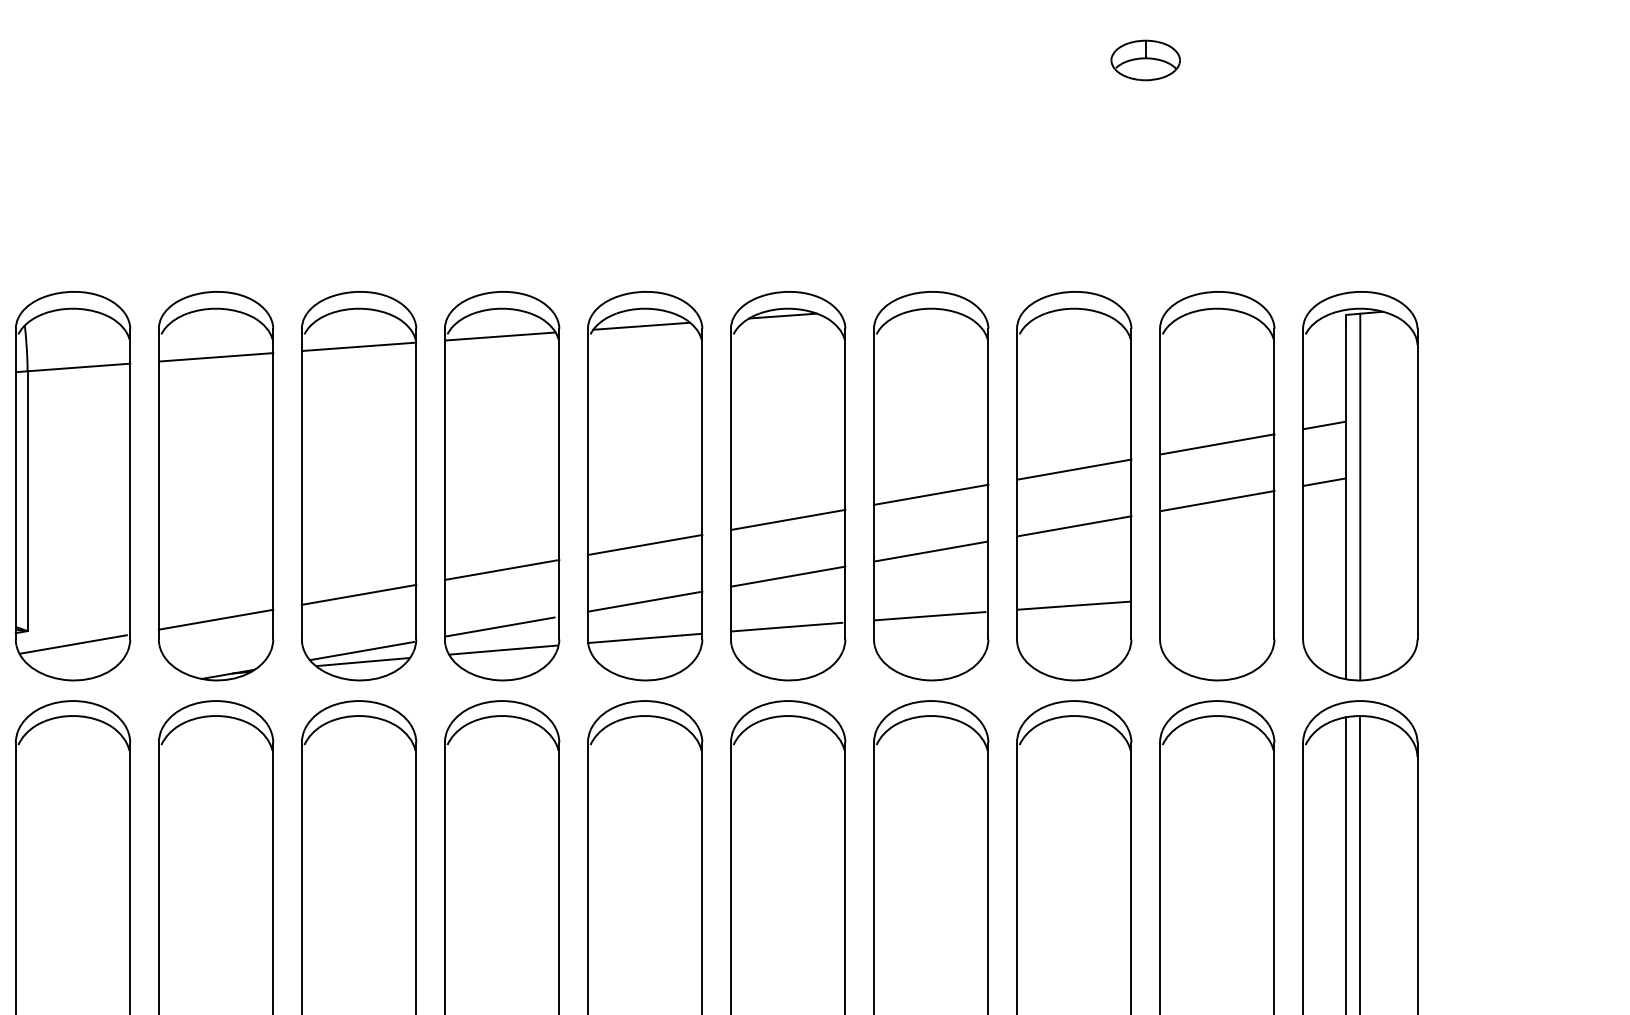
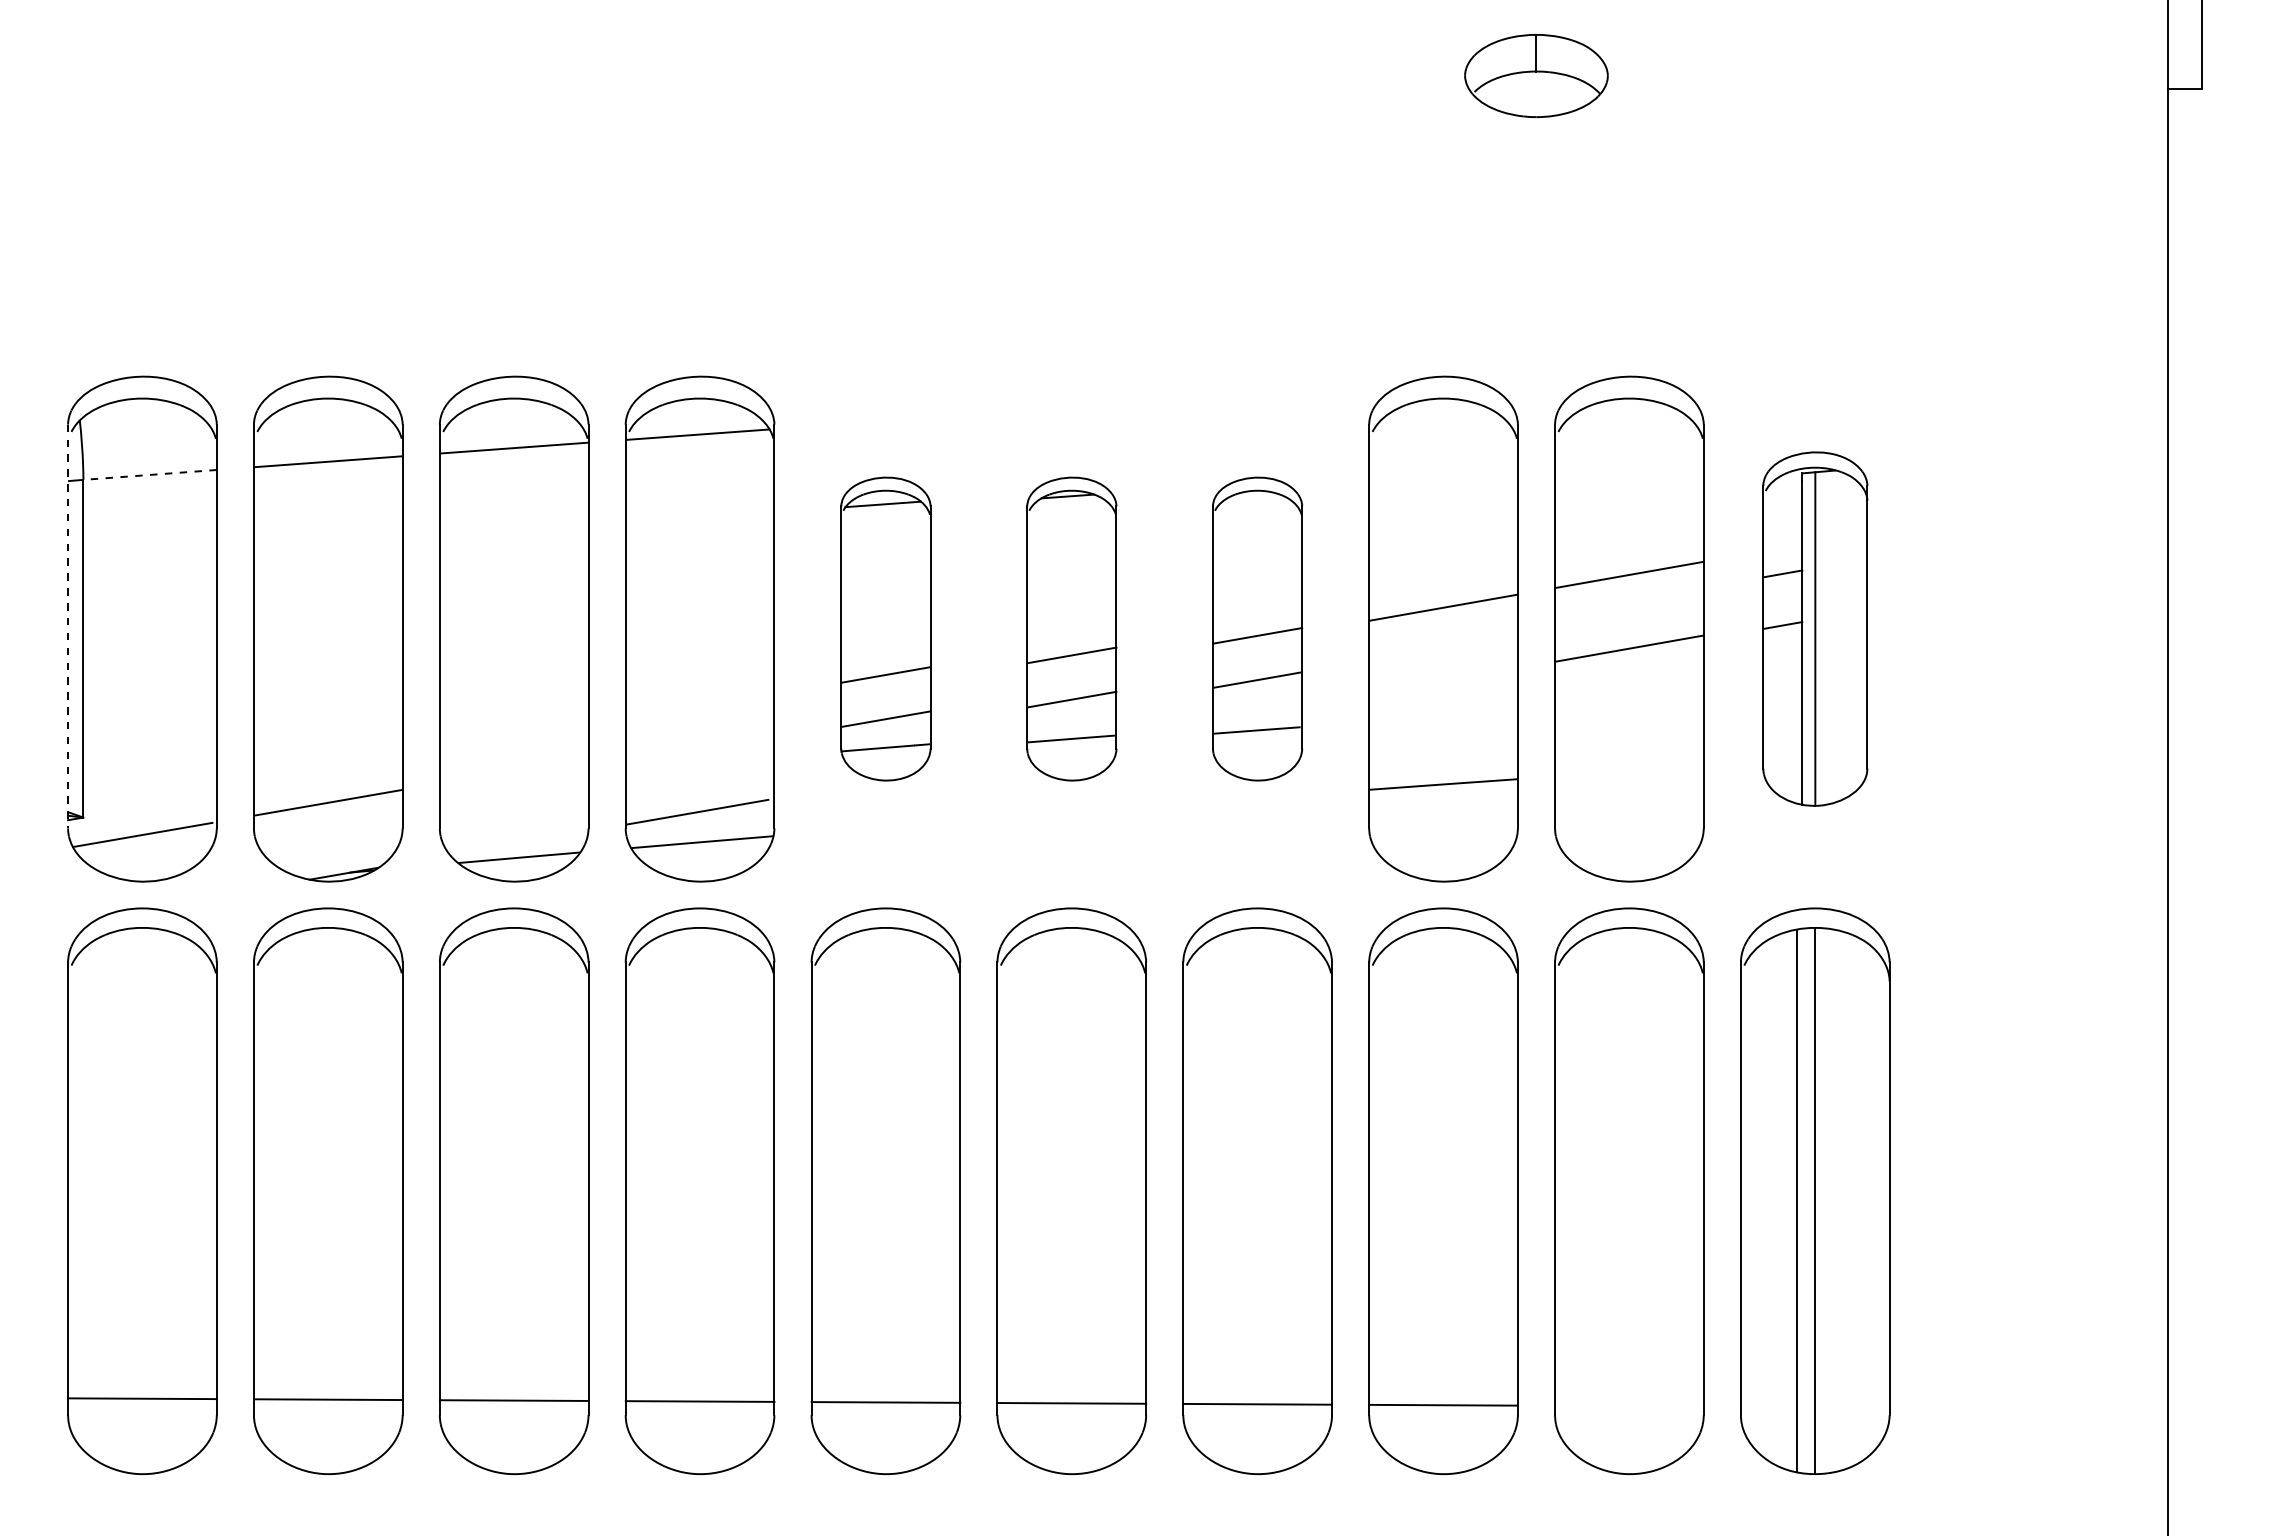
part: (1145, 60) -> (1536, 75), size x1.6
line: (79, 367) -> (150, 474), solid -> dashed
line: (16, 484) -> (68, 626), solid -> dashed
part: (644, 485) -> (885, 628), size x0.6
part: (787, 485) -> (1071, 628), size x0.6
part: (931, 485) -> (1257, 628), size x0.6
part: (1360, 485) -> (1815, 628), size x0.7
line: (1074, 526) -> (1443, 681), removed
line: (501, 570) -> (699, 738), removed
line: (358, 594) -> (513, 770), removed
line: (361, 651) -> (517, 843), removed

